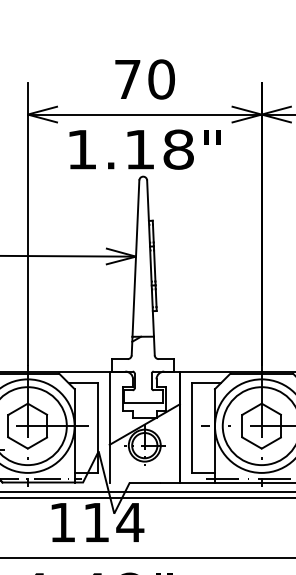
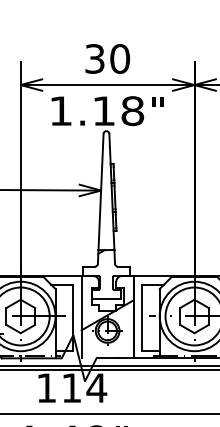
text: (127, 78) -> (94, 58), 70 -> 30

